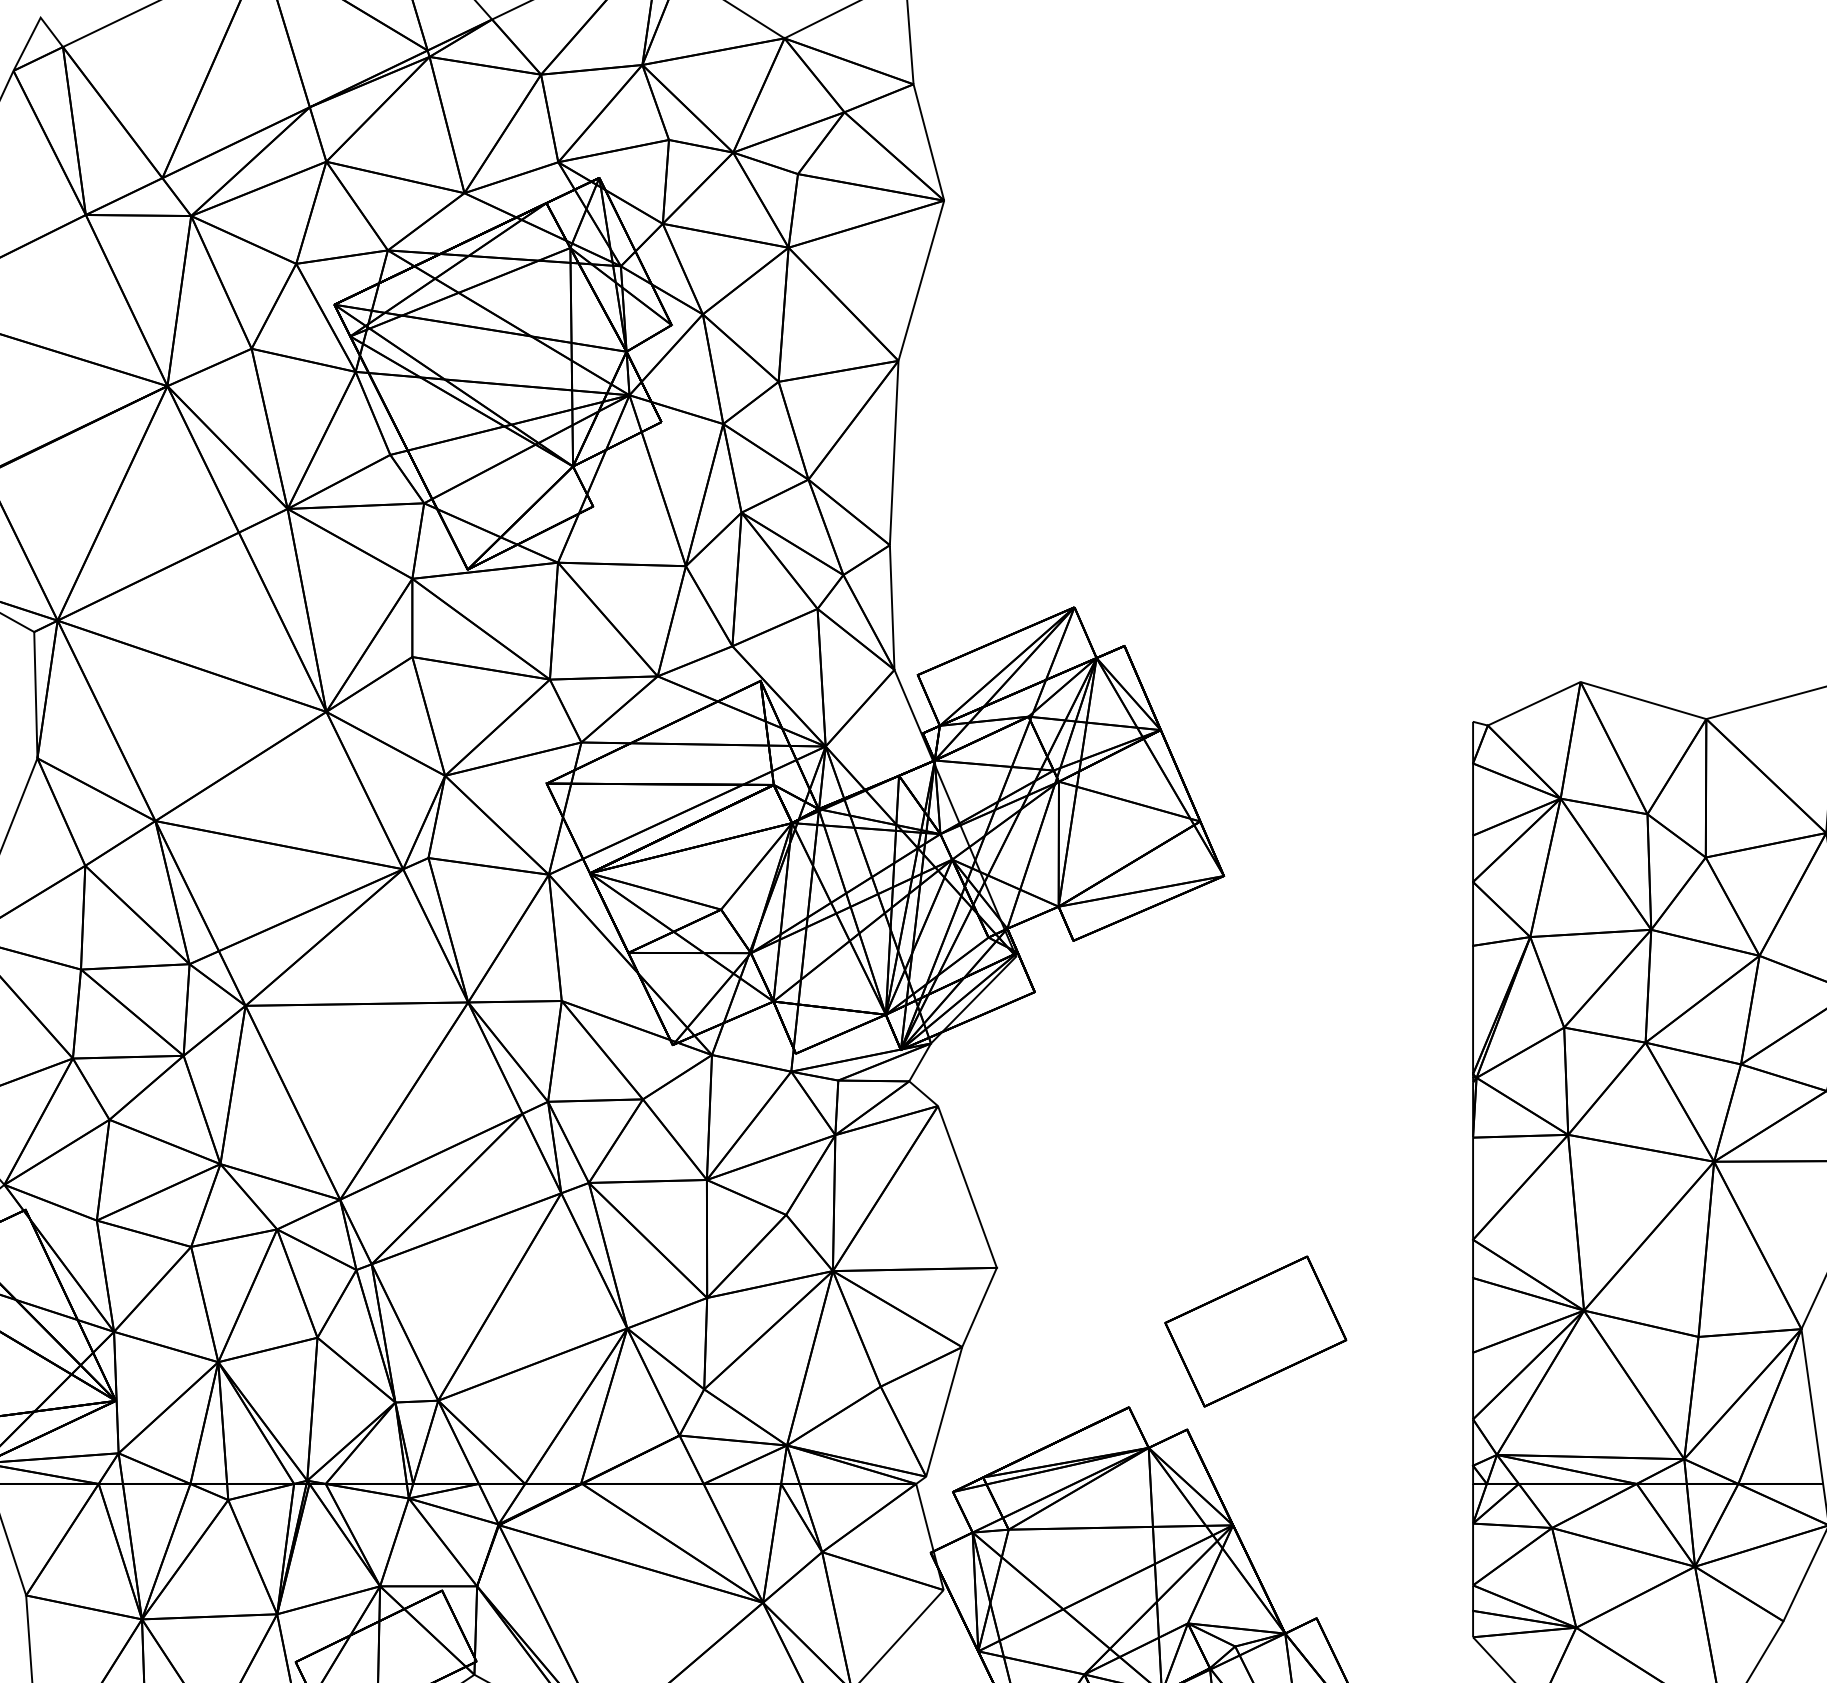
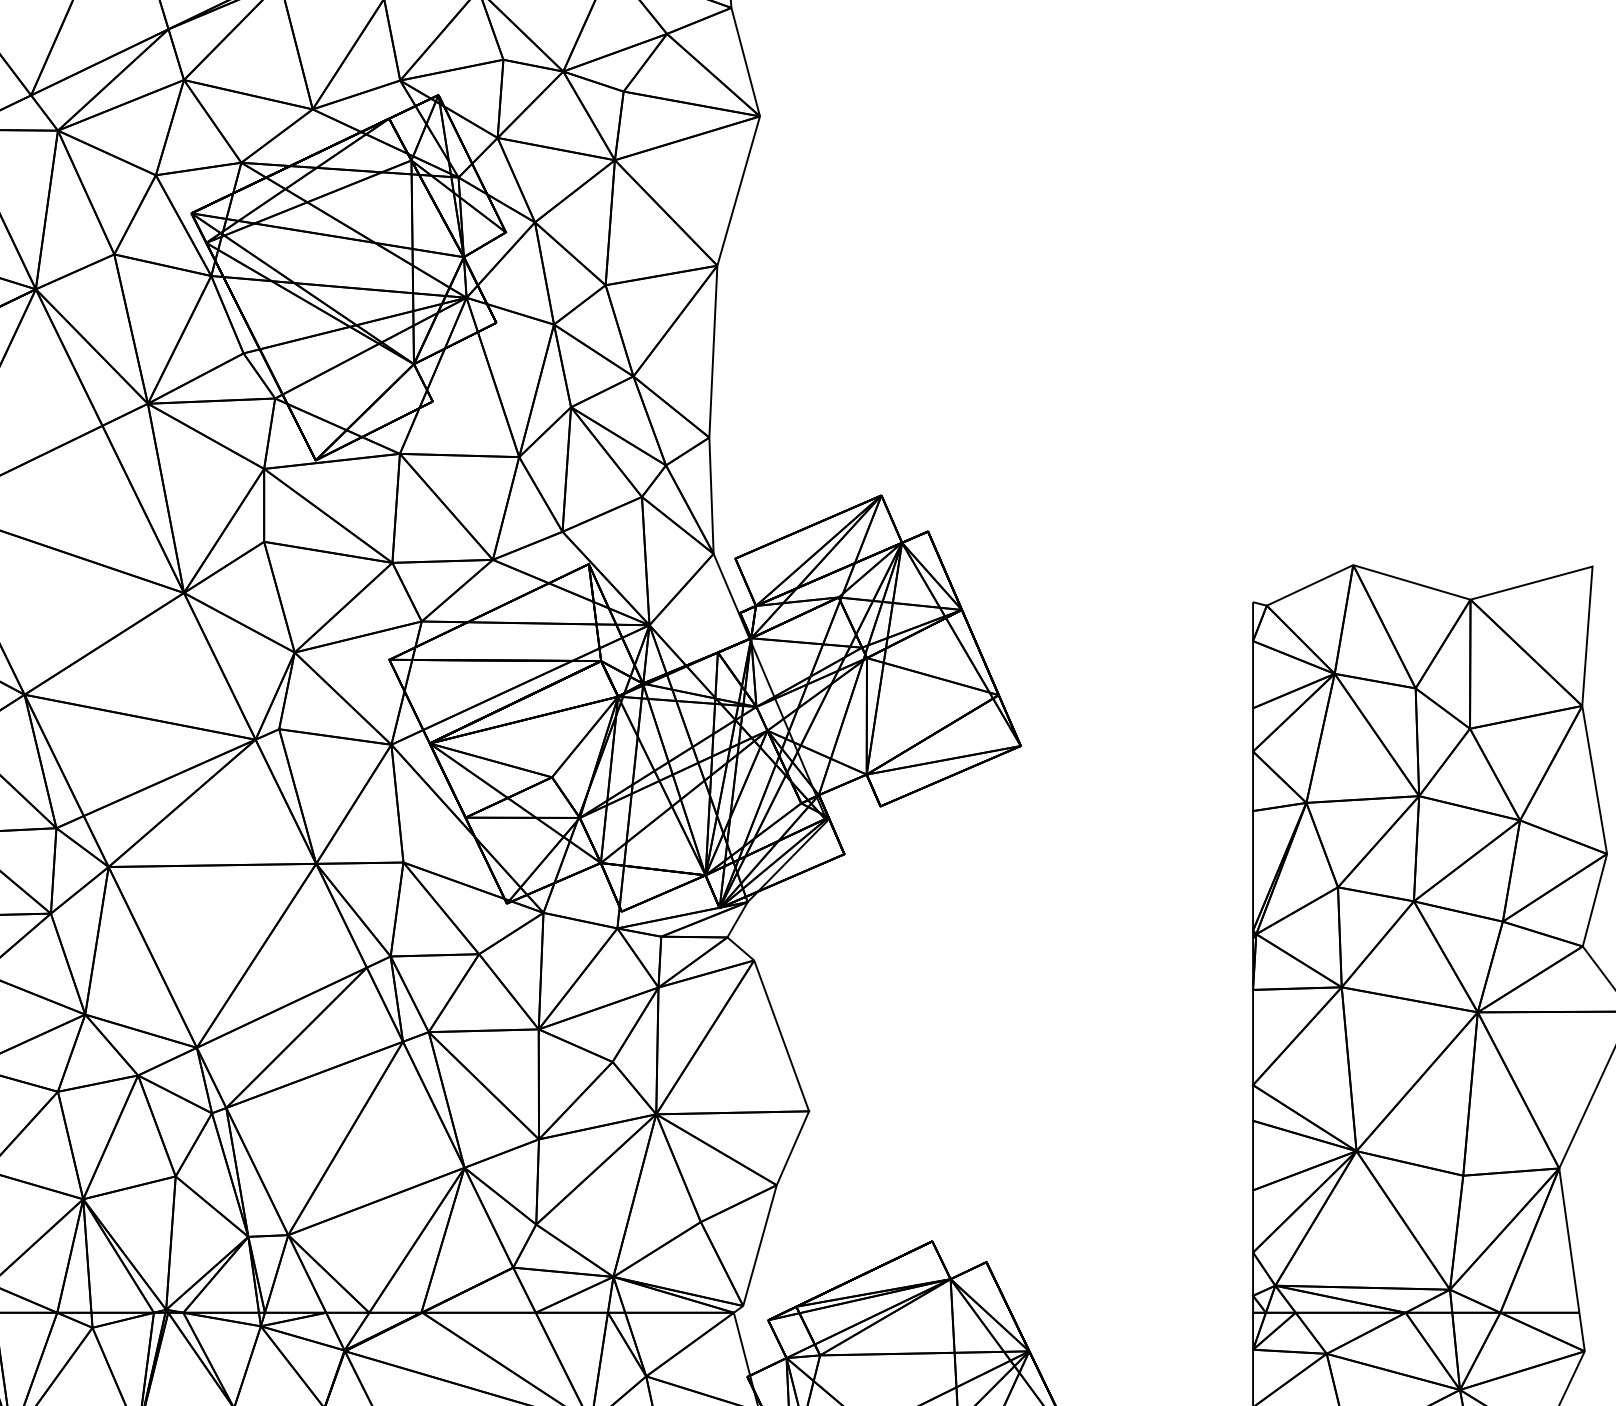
part: (1255, 1331) -> (1050, 1170), removed

